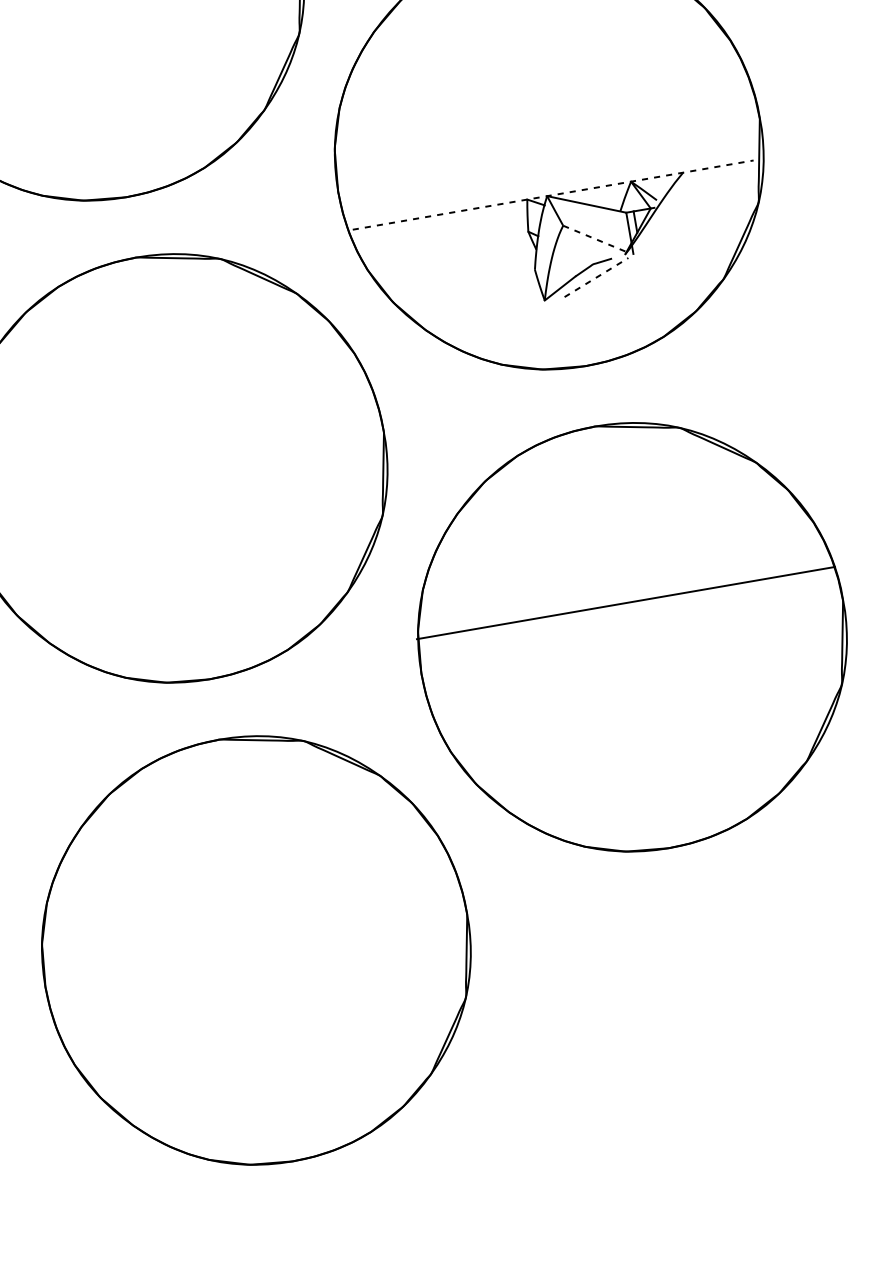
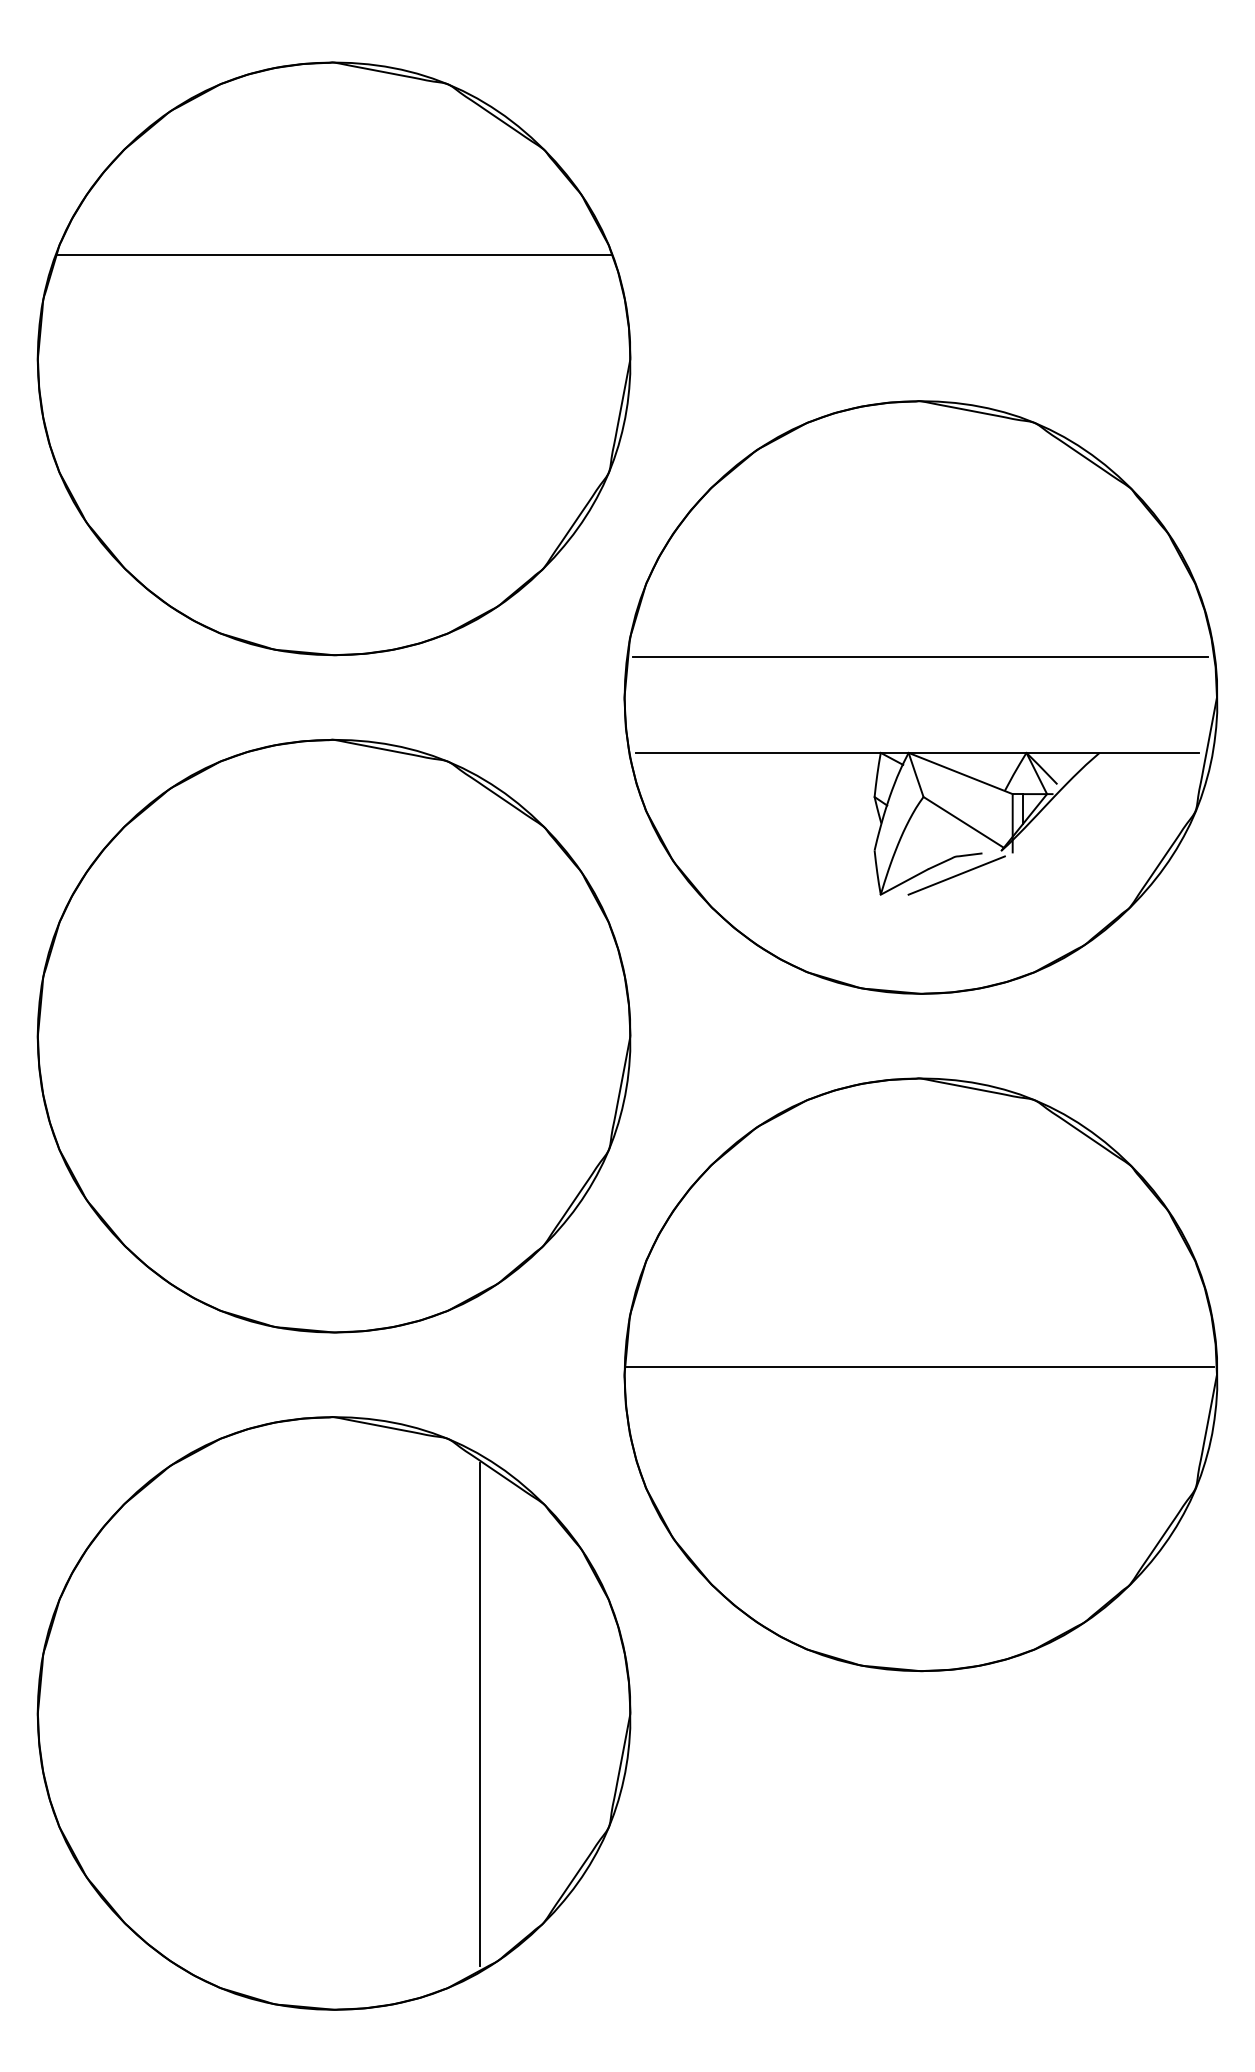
line: (543, 126) -> (920, 657), added
line: (553, 194) -> (917, 752), dashed -> solid
line: (594, 238) -> (963, 822), dashed -> solid
line: (596, 277) -> (956, 875), dashed -> solid
line: (625, 603) -> (919, 1366), moved
line: (360, 933) -> (480, 1714), added

